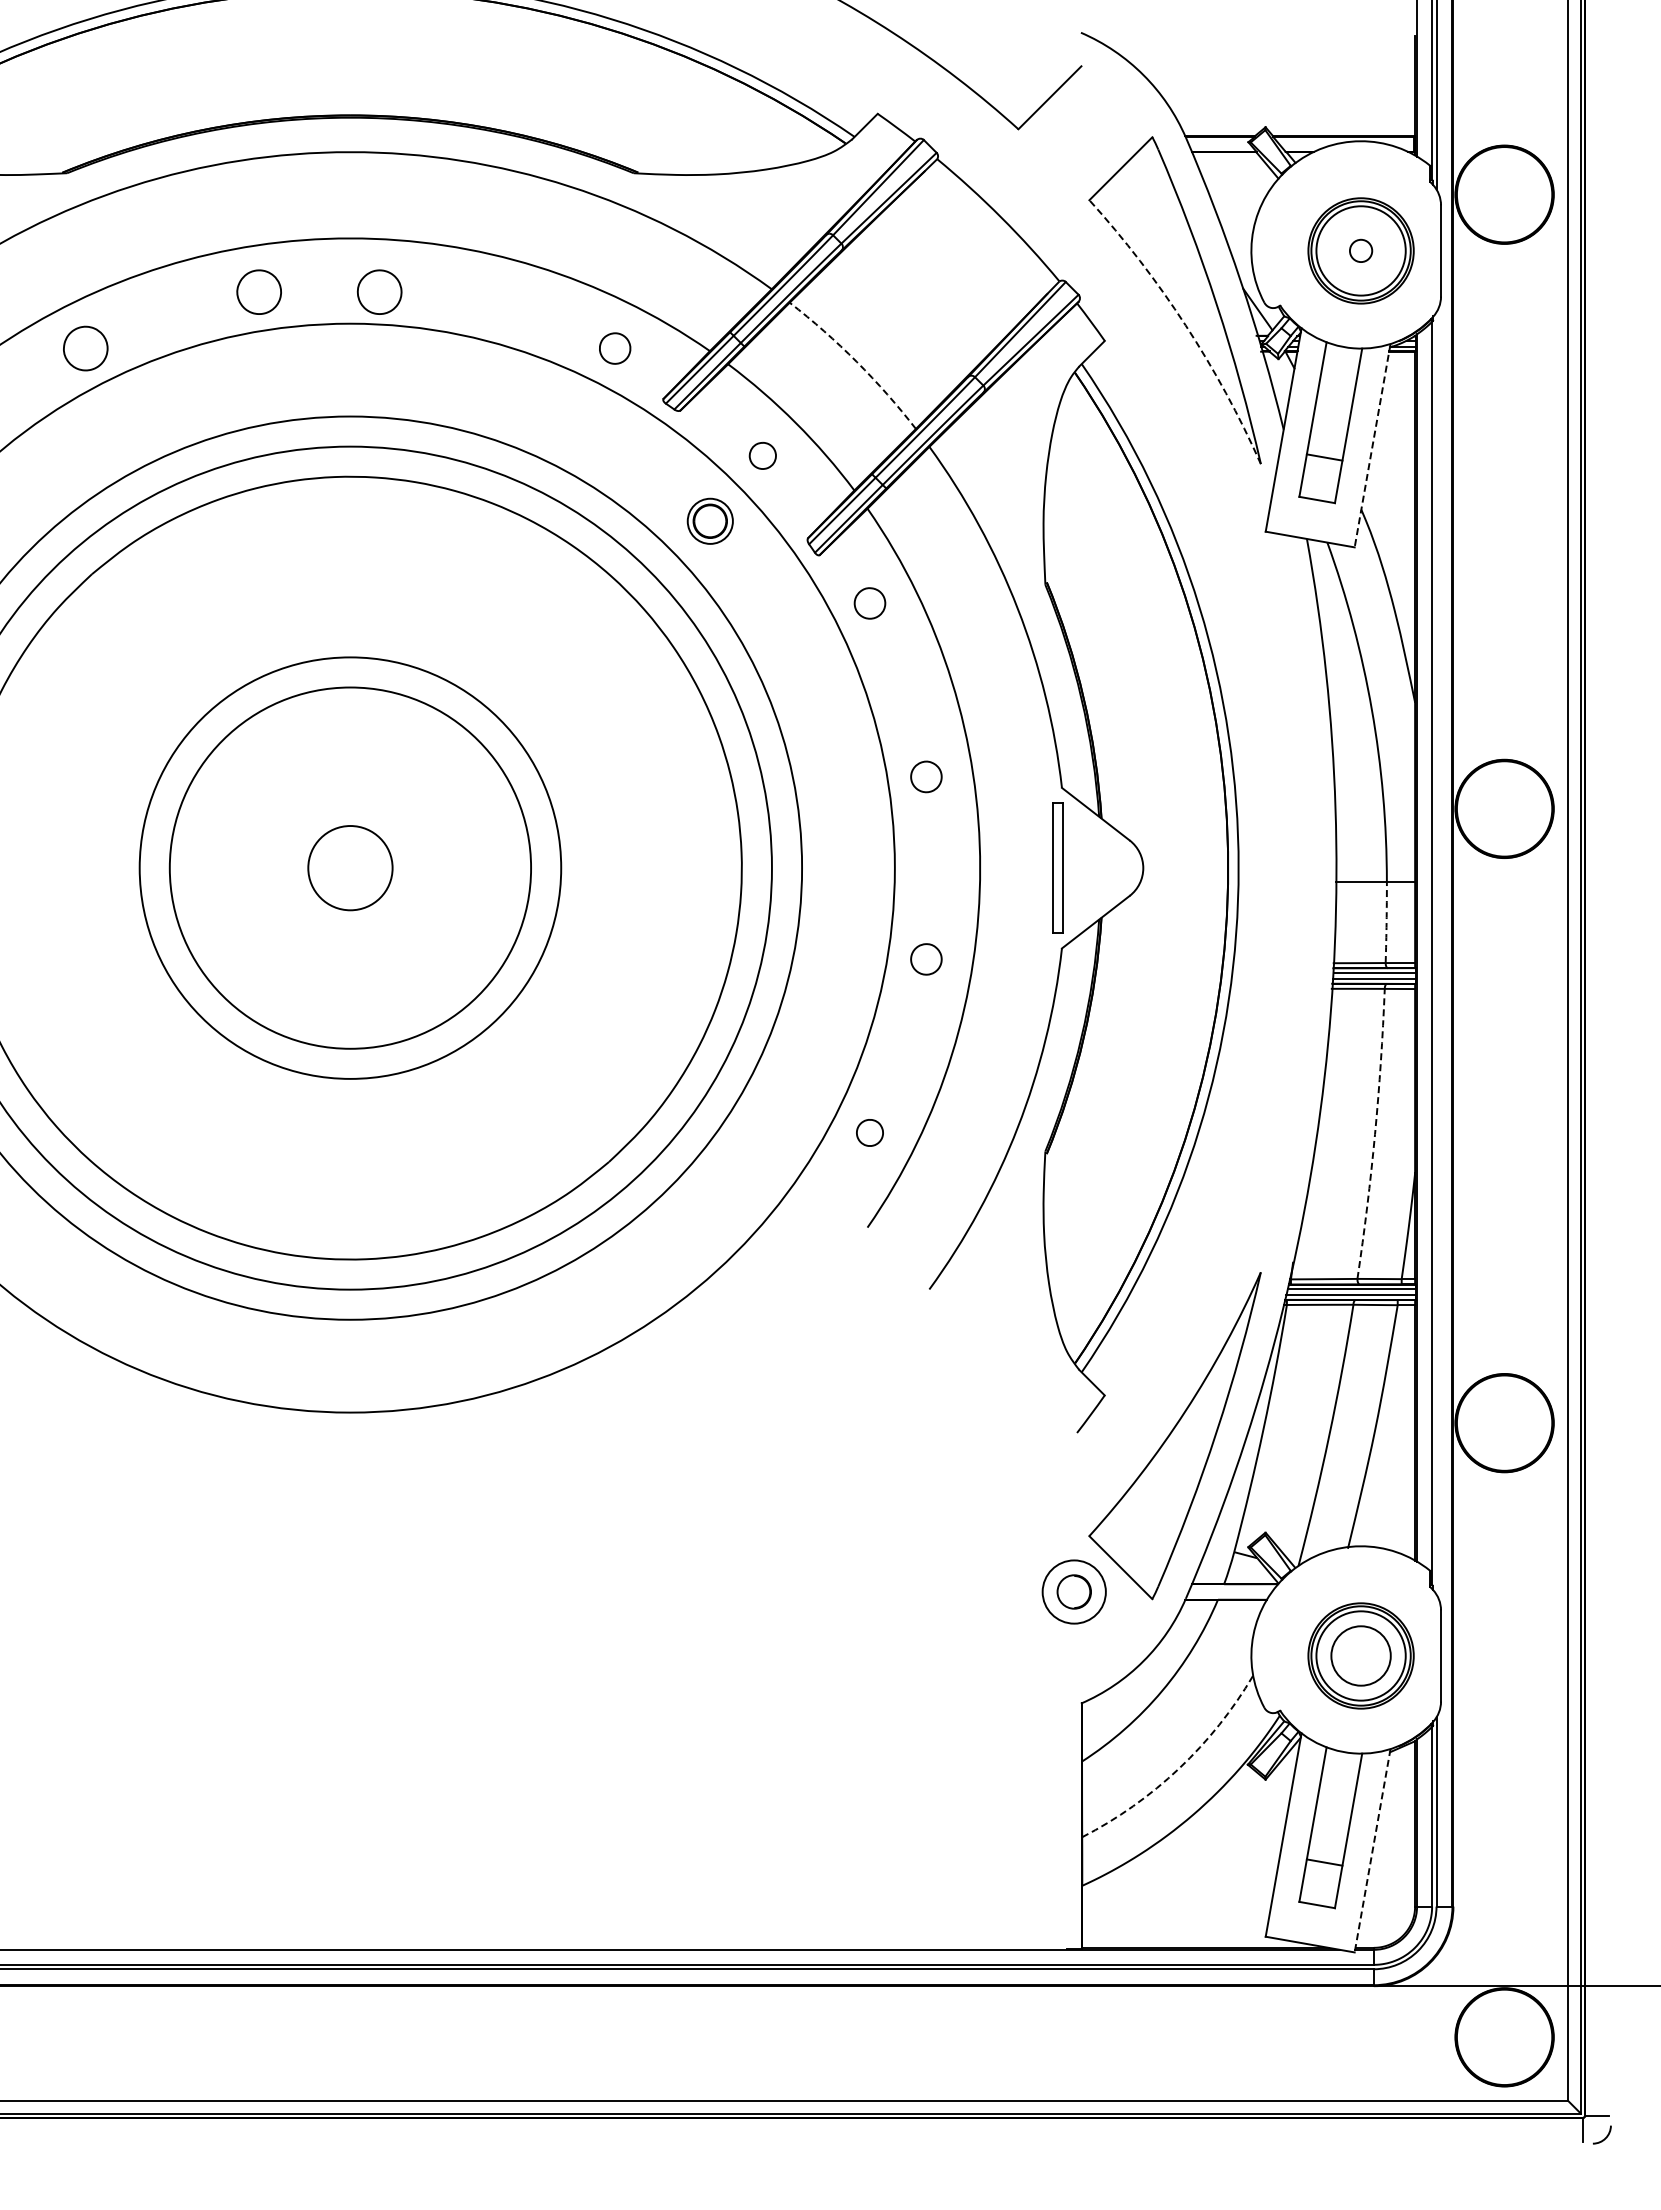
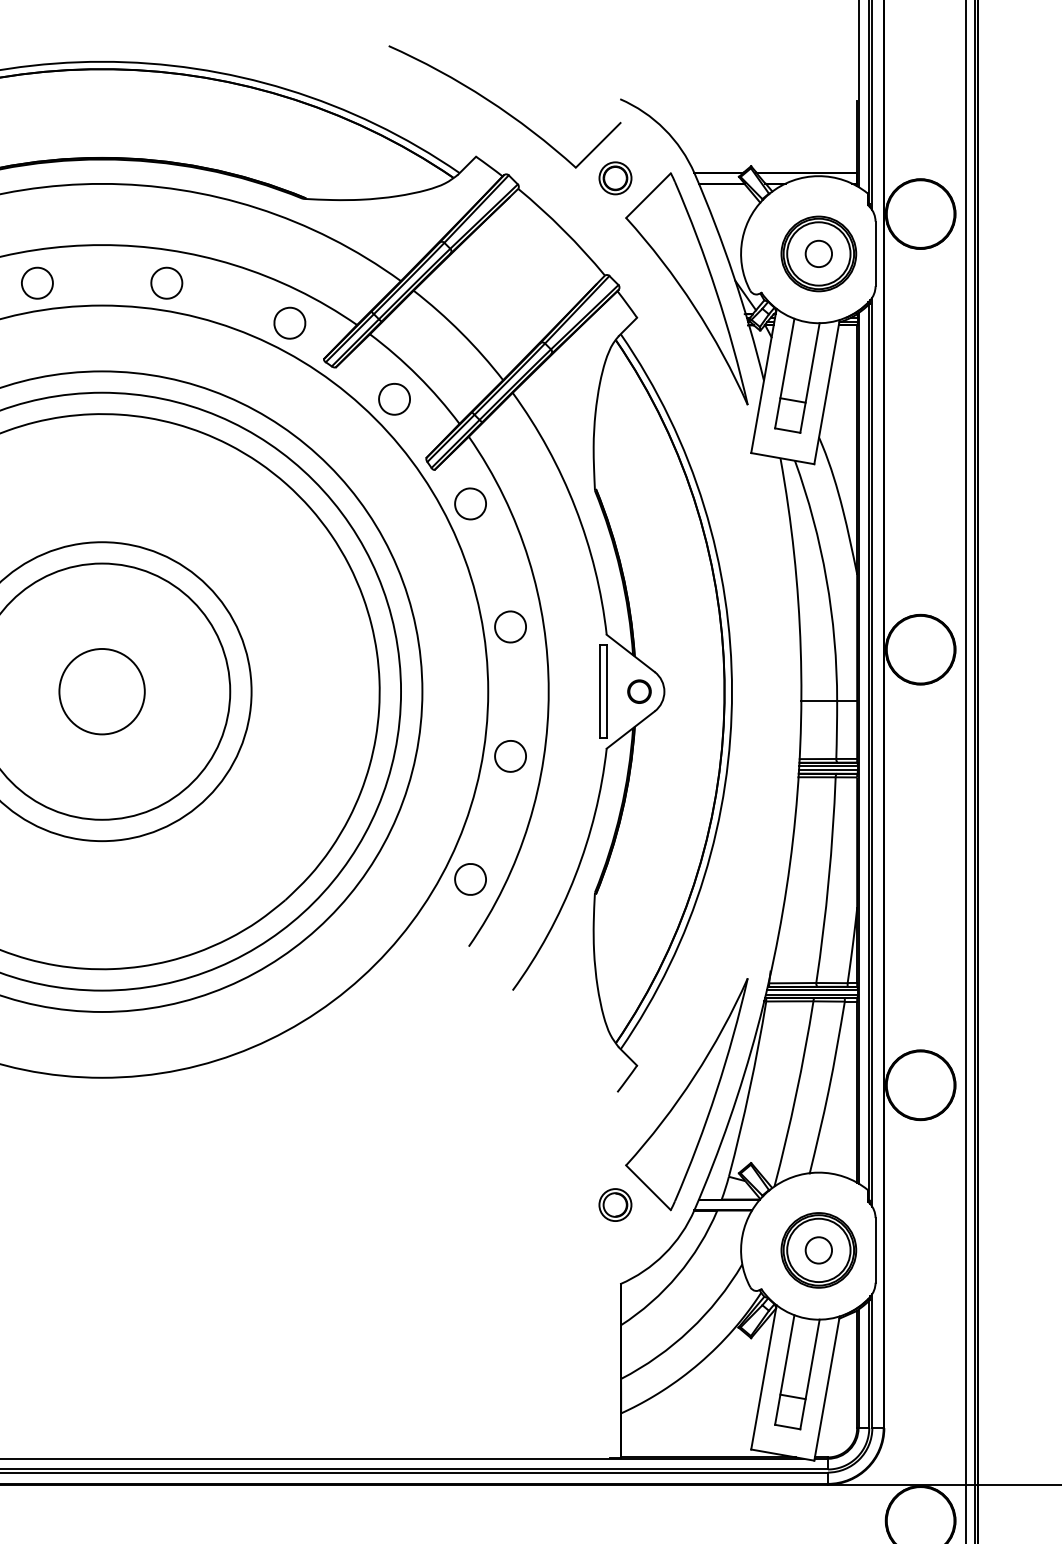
circle: (1360, 250) -> (818, 253), size x1.67
part: (379, 291) -> (166, 282), moved
arc: (1185, 325) -> (694, 306), dashed -> solid
part: (614, 348) -> (289, 323), size x1.43
arc: (856, 361) -> (461, 332), dashed -> solid
line: (1372, 446) -> (826, 392), dashed -> solid
part: (762, 455) -> (394, 399), size x1.67
part: (709, 520) -> (614, 177), moved
part: (869, 603) -> (470, 504), size x1.43
part: (926, 776) -> (510, 626), size x1.43
circle: (350, 867) -> (102, 691), size x1.43
part: (1108, 868) -> (639, 691), added
arc: (1386, 922) -> (836, 730), dashed -> solid
line: (1436, 953) -> (872, 752), added
part: (926, 959) -> (510, 756), size x1.43
part: (869, 1132) -> (470, 879), size x1.67
arc: (1375, 1134) -> (829, 880), dashed -> solid
circle: (1073, 1591) -> (614, 1204), size x0.71
circle: (1360, 1655) -> (818, 1250), size x0.62
arc: (1179, 1768) -> (690, 1330), dashed -> solid
line: (1372, 1851) -> (826, 1389), dashed -> solid

